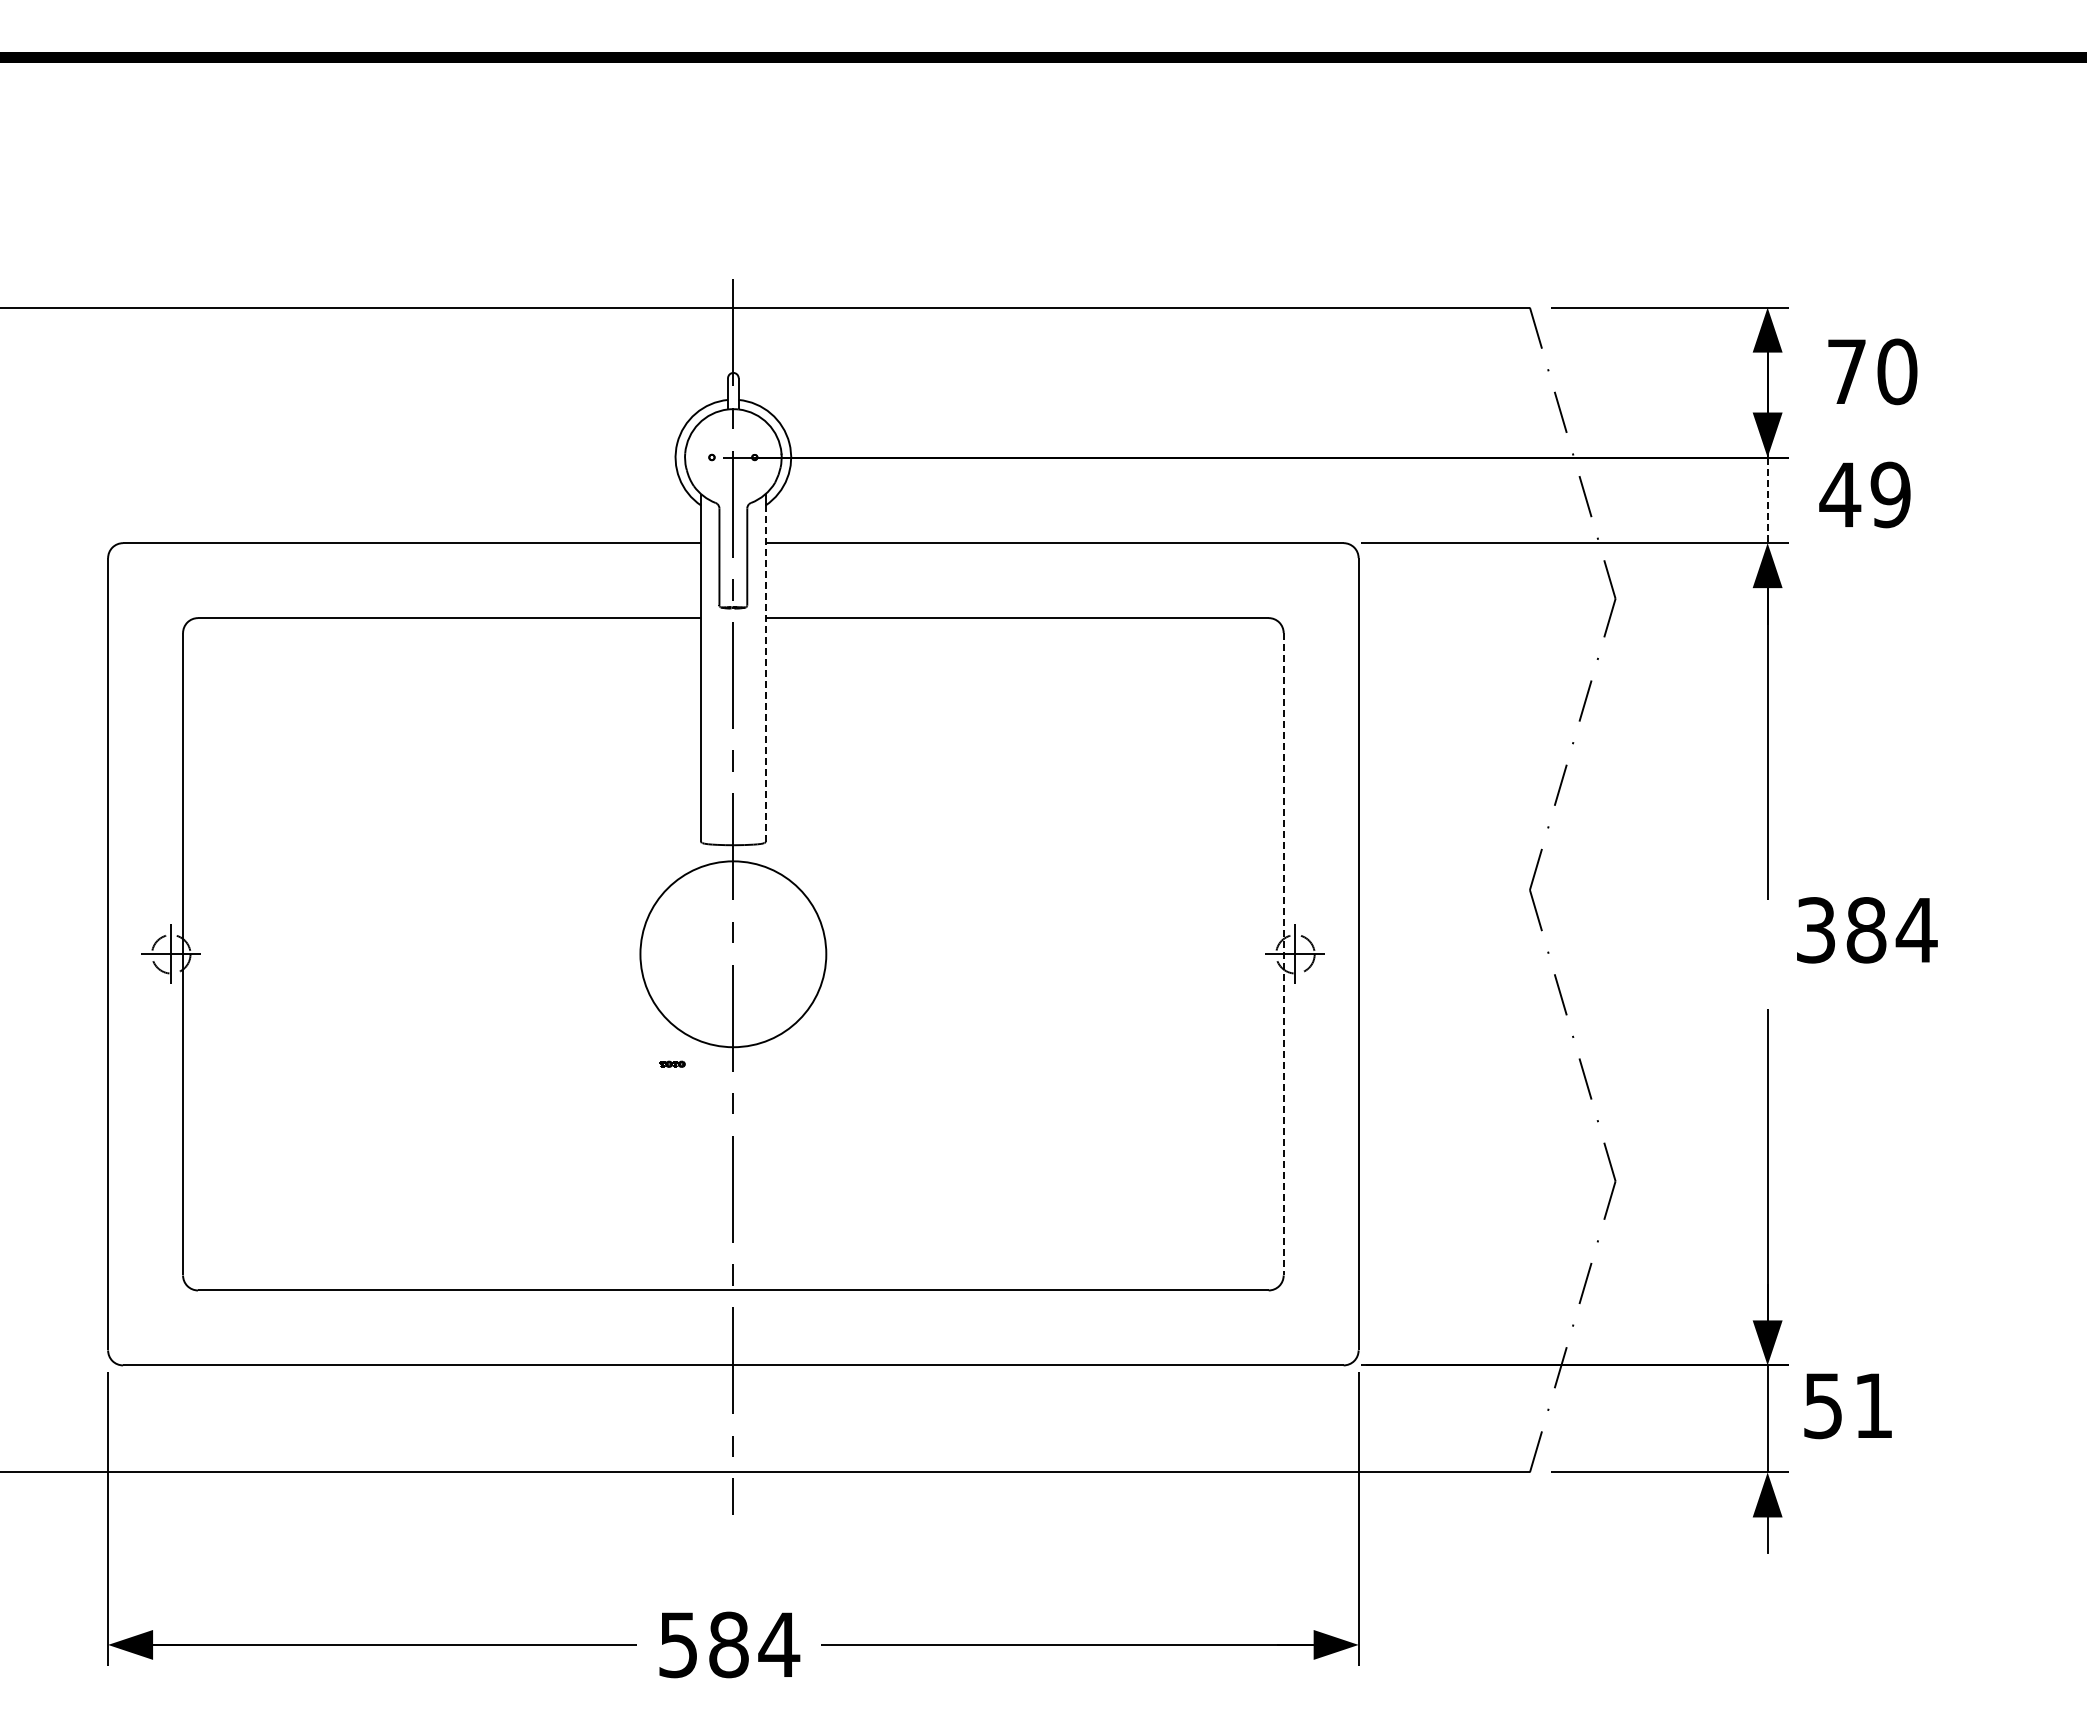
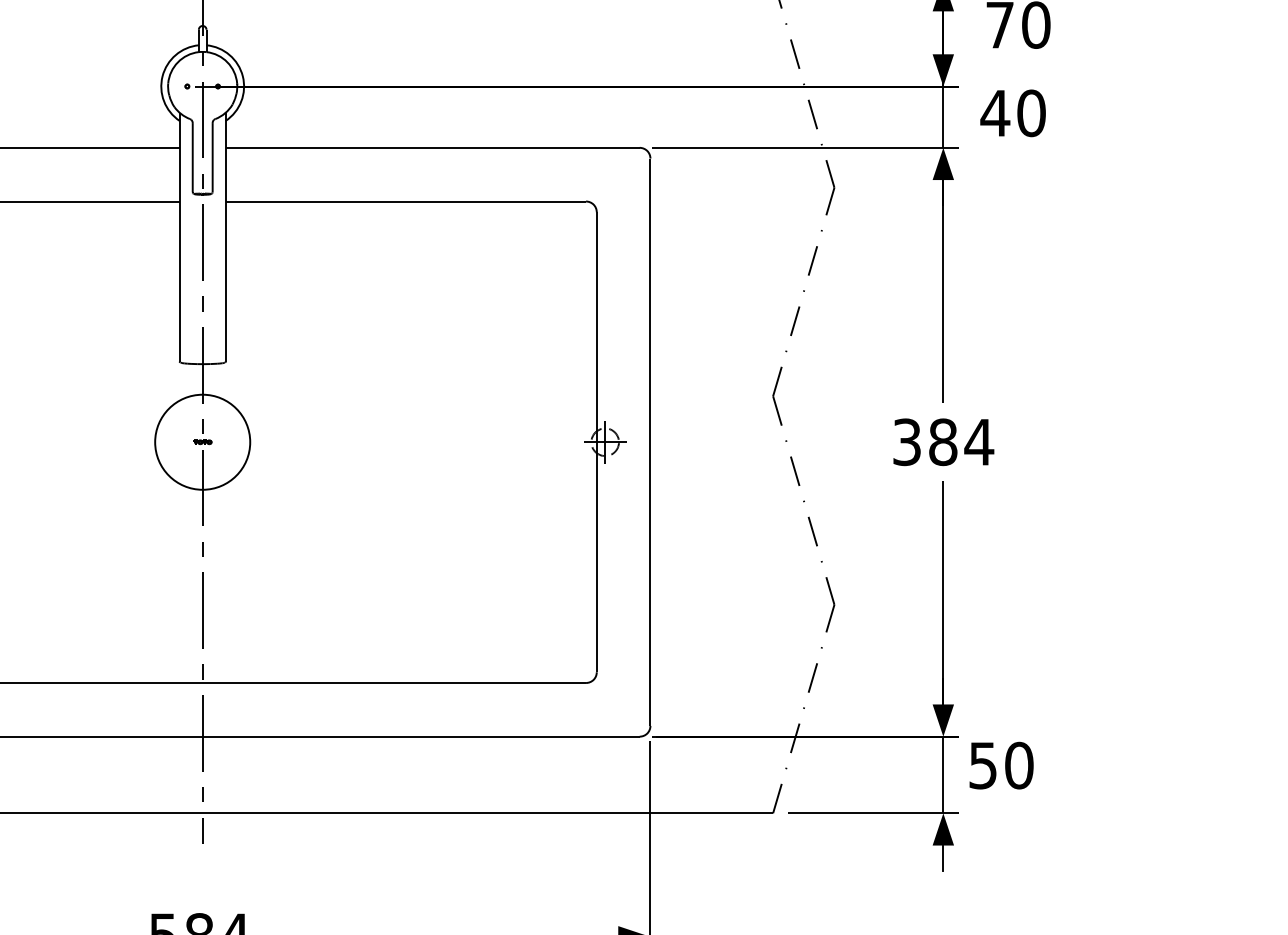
text: (1890, 494) -> (1031, 113), 49 -> 40
line: (1767, 500) -> (943, 117), dashed -> solid
line: (765, 673) -> (225, 241), dashed -> solid
text: (1867, 930) -> (943, 442), moved
circle: (733, 953) -> (202, 441), size x0.71
line: (1283, 954) -> (596, 442), dashed -> solid
part: (672, 1063) -> (202, 441), moved
text: (1873, 1405) -> (1019, 765), 51 -> 50

